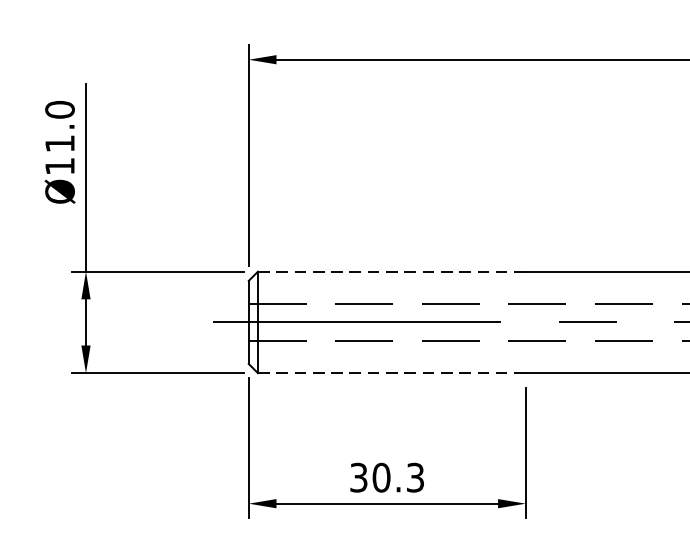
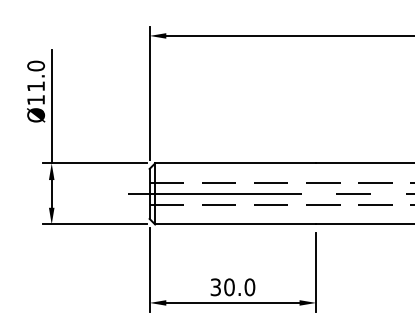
line: (391, 271) -> (235, 163), dashed -> solid
line: (391, 373) -> (235, 224), dashed -> solid
text: (414, 478) -> (249, 287), 30.3 -> 30.0

